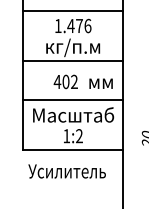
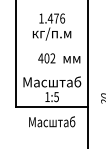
line: (72, 10) -> (51, 7), removed
line: (72, 61) -> (51, 43), removed
line: (72, 100) -> (51, 71), removed
text: (79, 136) -> (56, 97), 1:2 -> 1:5
text: (66, 170) -> (47, 121), Усилитель -> Масштаб

